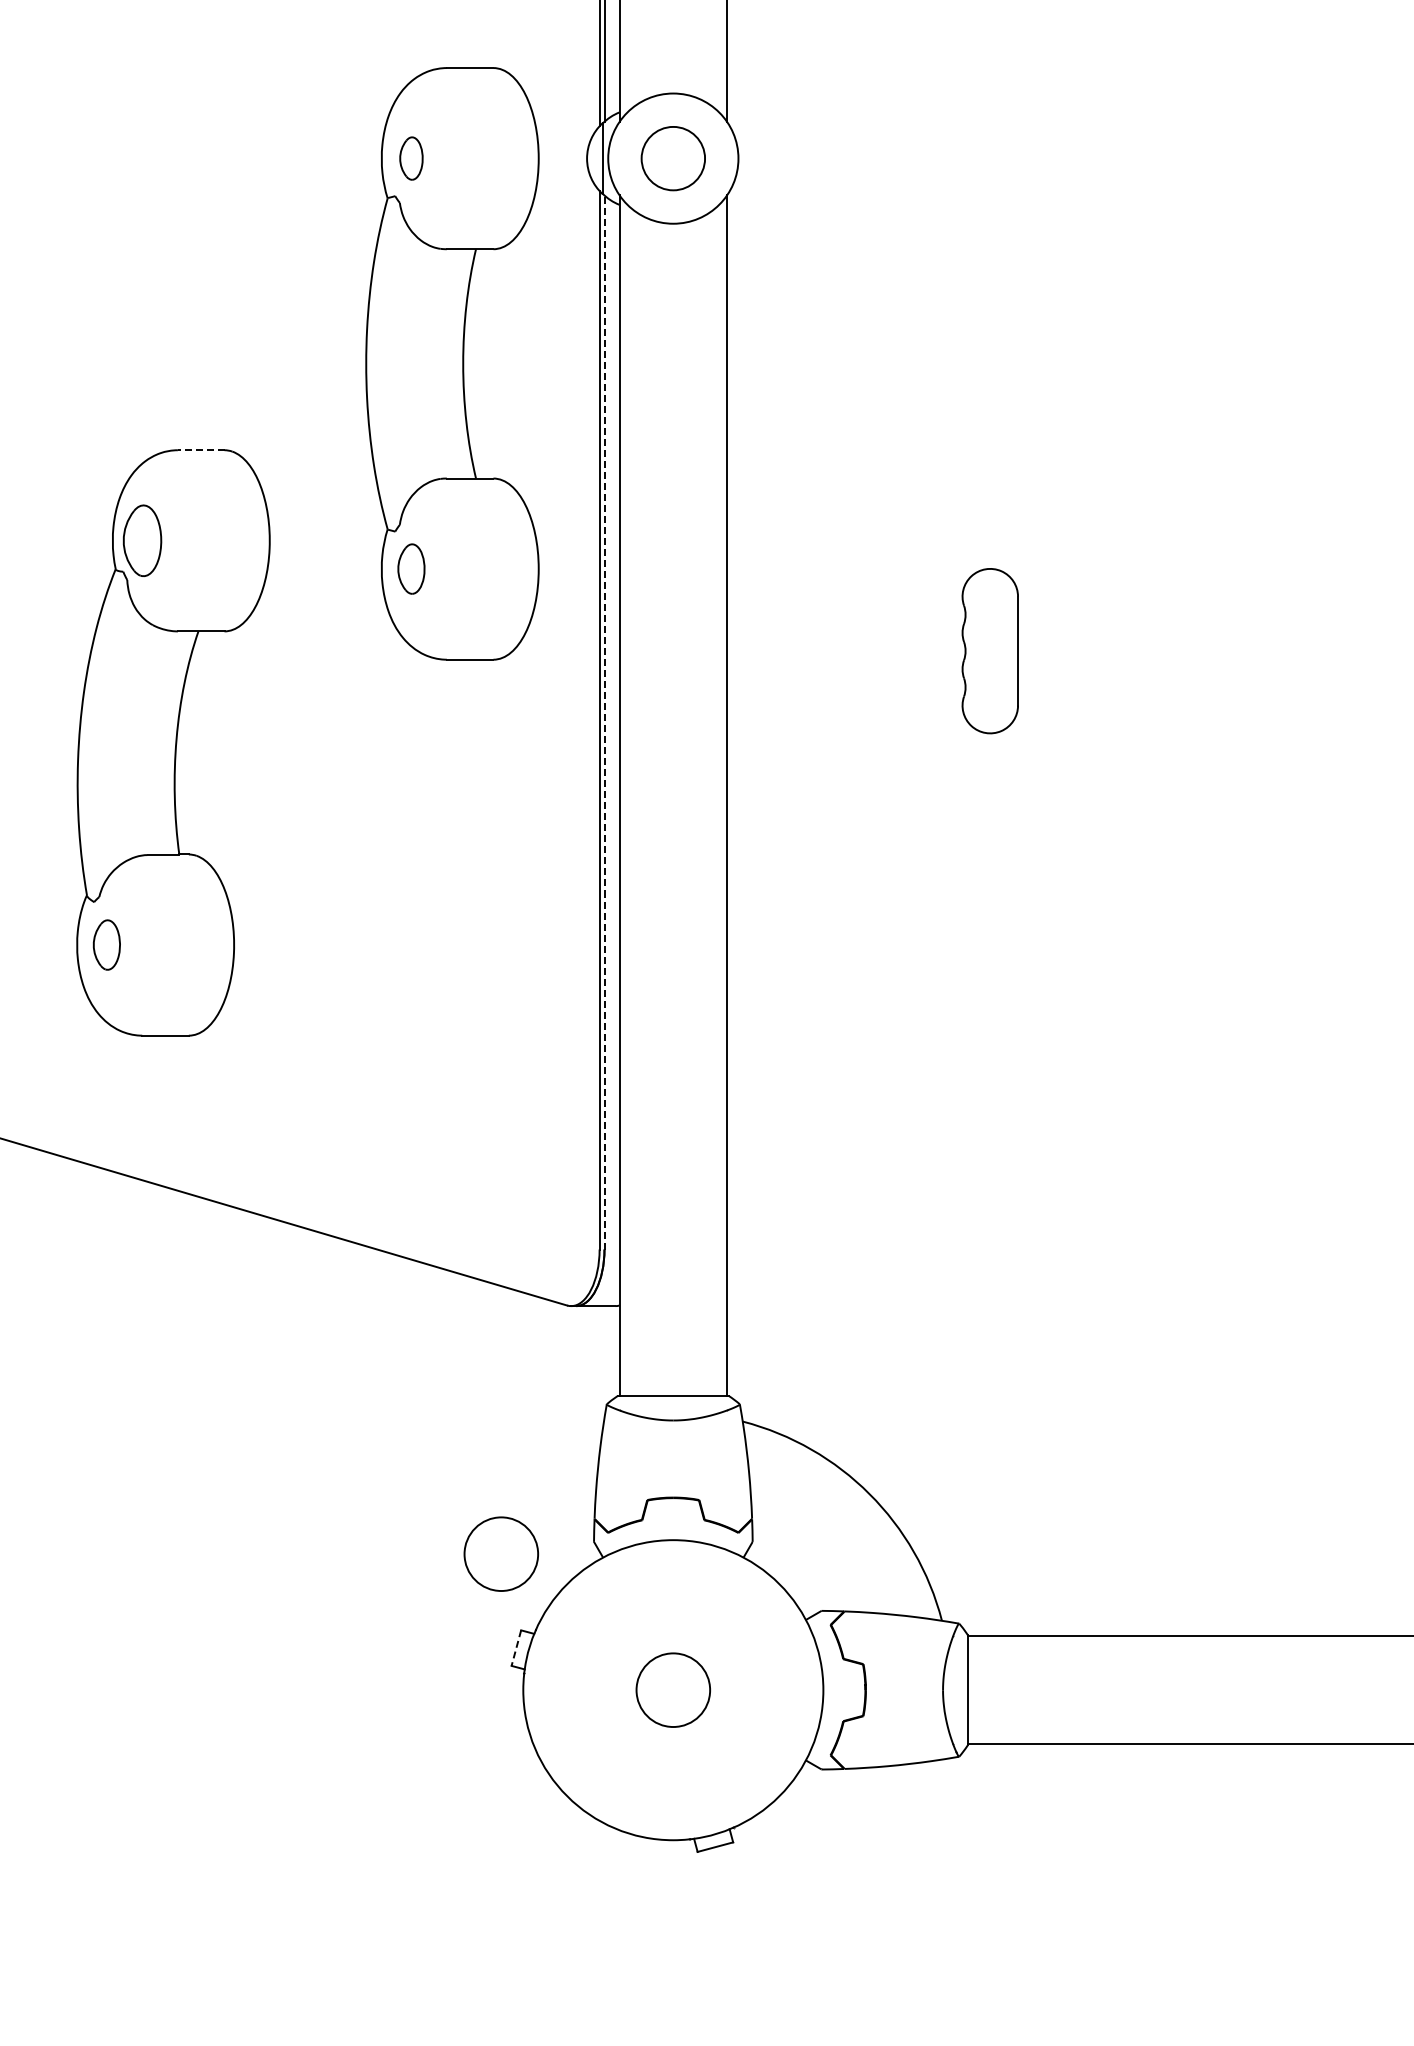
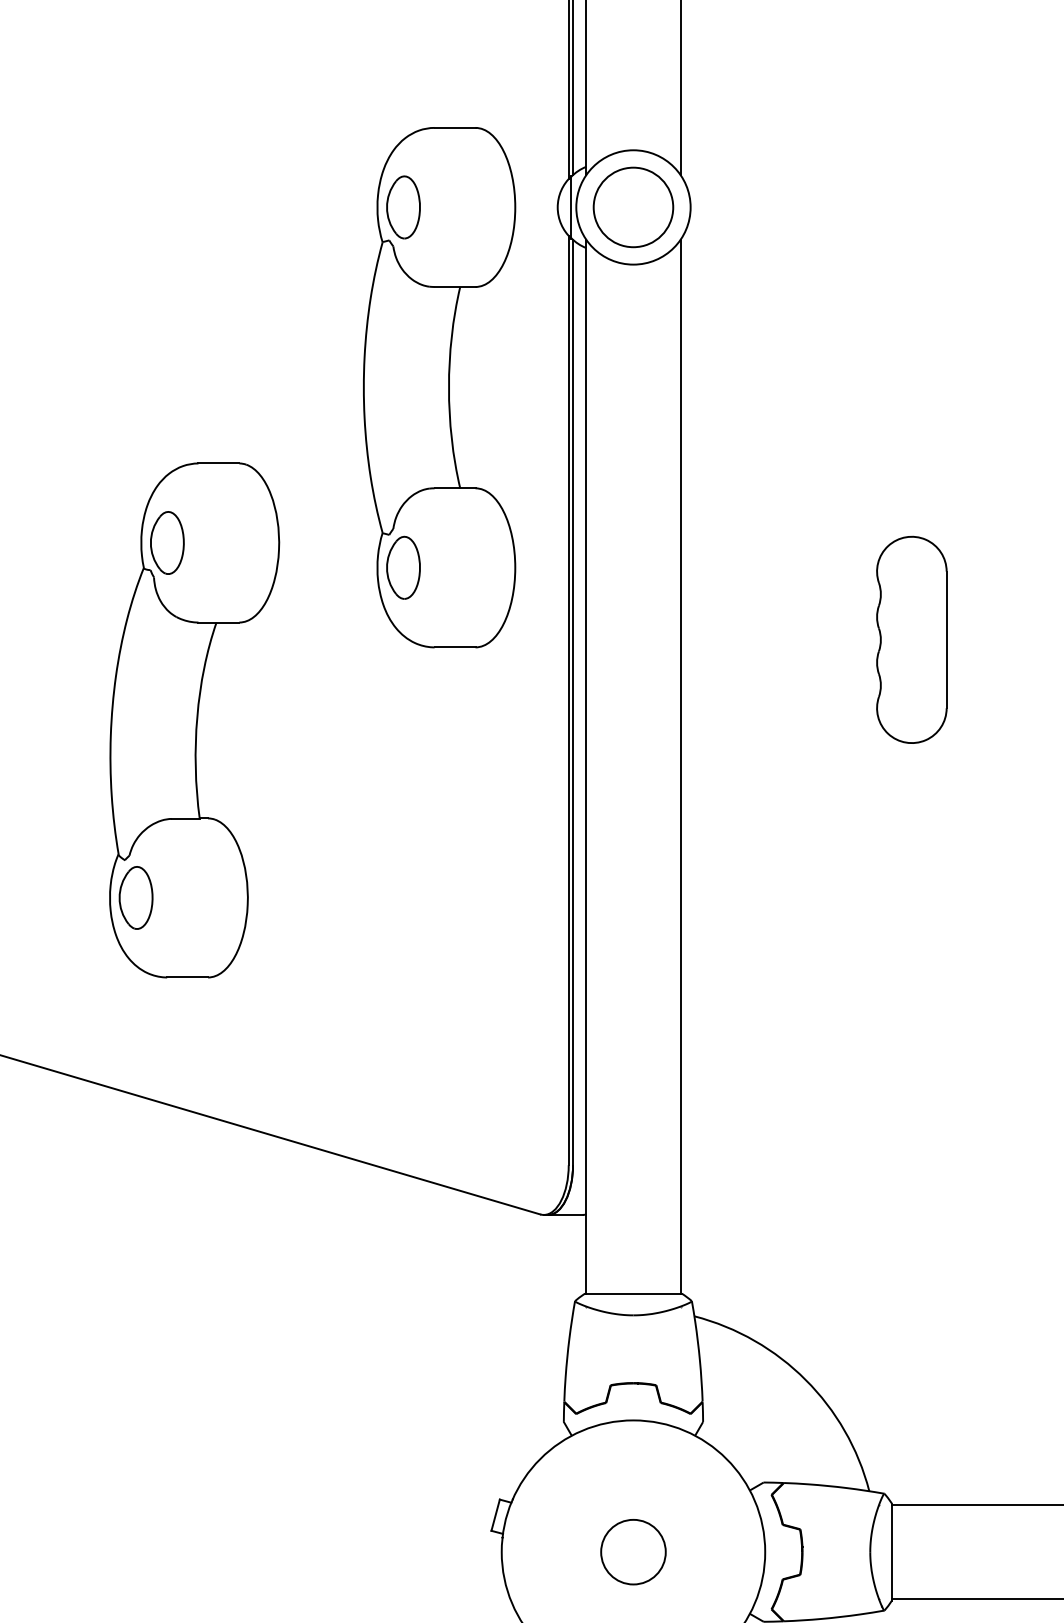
part: (411, 158) -> (403, 207), size x1.67
circle: (673, 158) -> (633, 207), size x1.43
line: (200, 450) -> (218, 463), dashed -> solid
part: (411, 568) -> (403, 567), size x1.43
part: (989, 650) -> (911, 639), size x1.43
line: (604, 721) -> (573, 701), dashed -> solid
part: (106, 944) -> (135, 897), size x1.43
circle: (500, 1553) -> (481, 1432), removed
line: (516, 1648) -> (495, 1515), dashed -> solid

